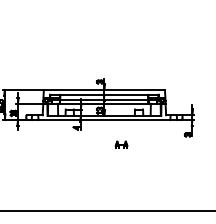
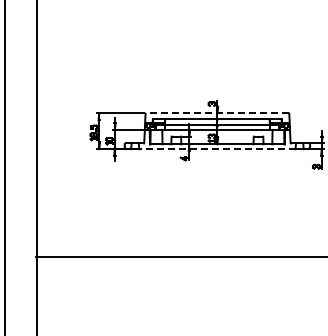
line: (103, 90) -> (216, 113), solid -> dashed
line: (103, 120) -> (216, 149), solid -> dashed
part: (121, 143) -> (237, 177), removed

